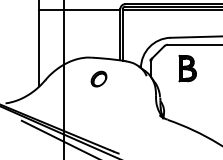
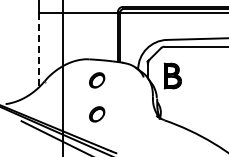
line: (39, 48) -> (38, 50), solid -> dashed
part: (187, 68) -> (172, 75), moved
part: (99, 113) -> (97, 114), added

